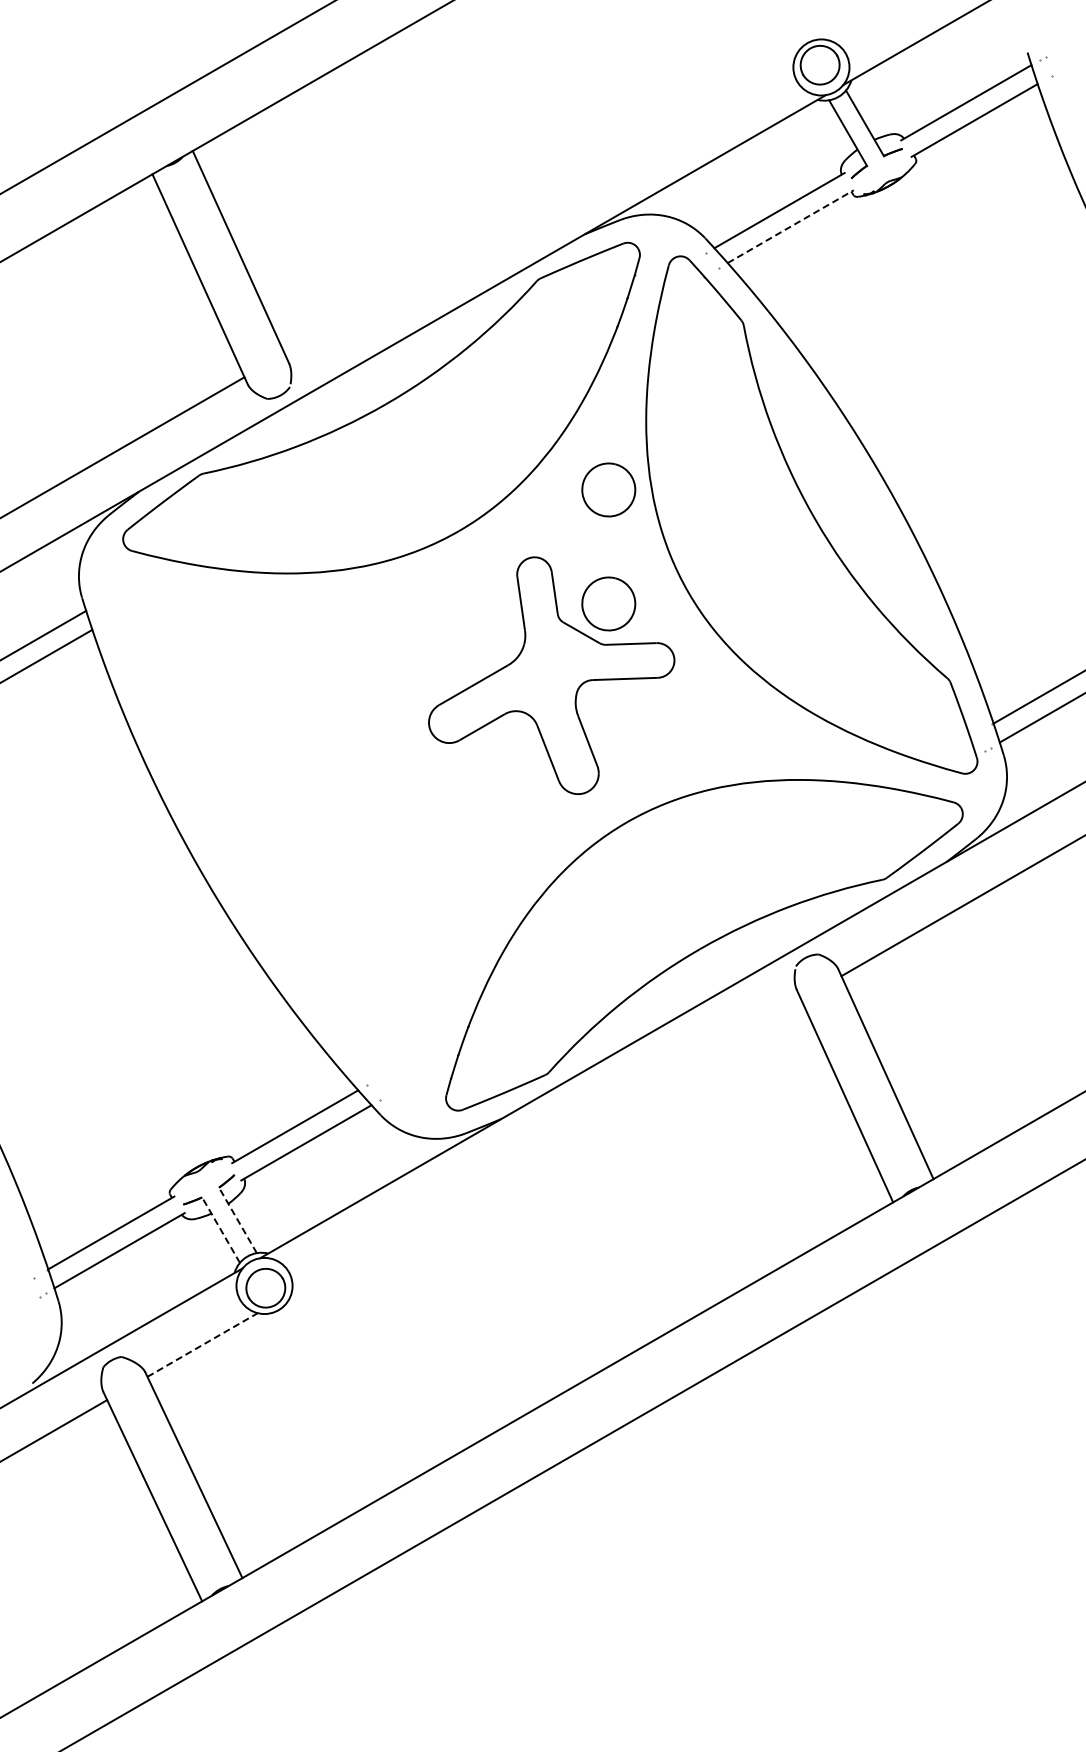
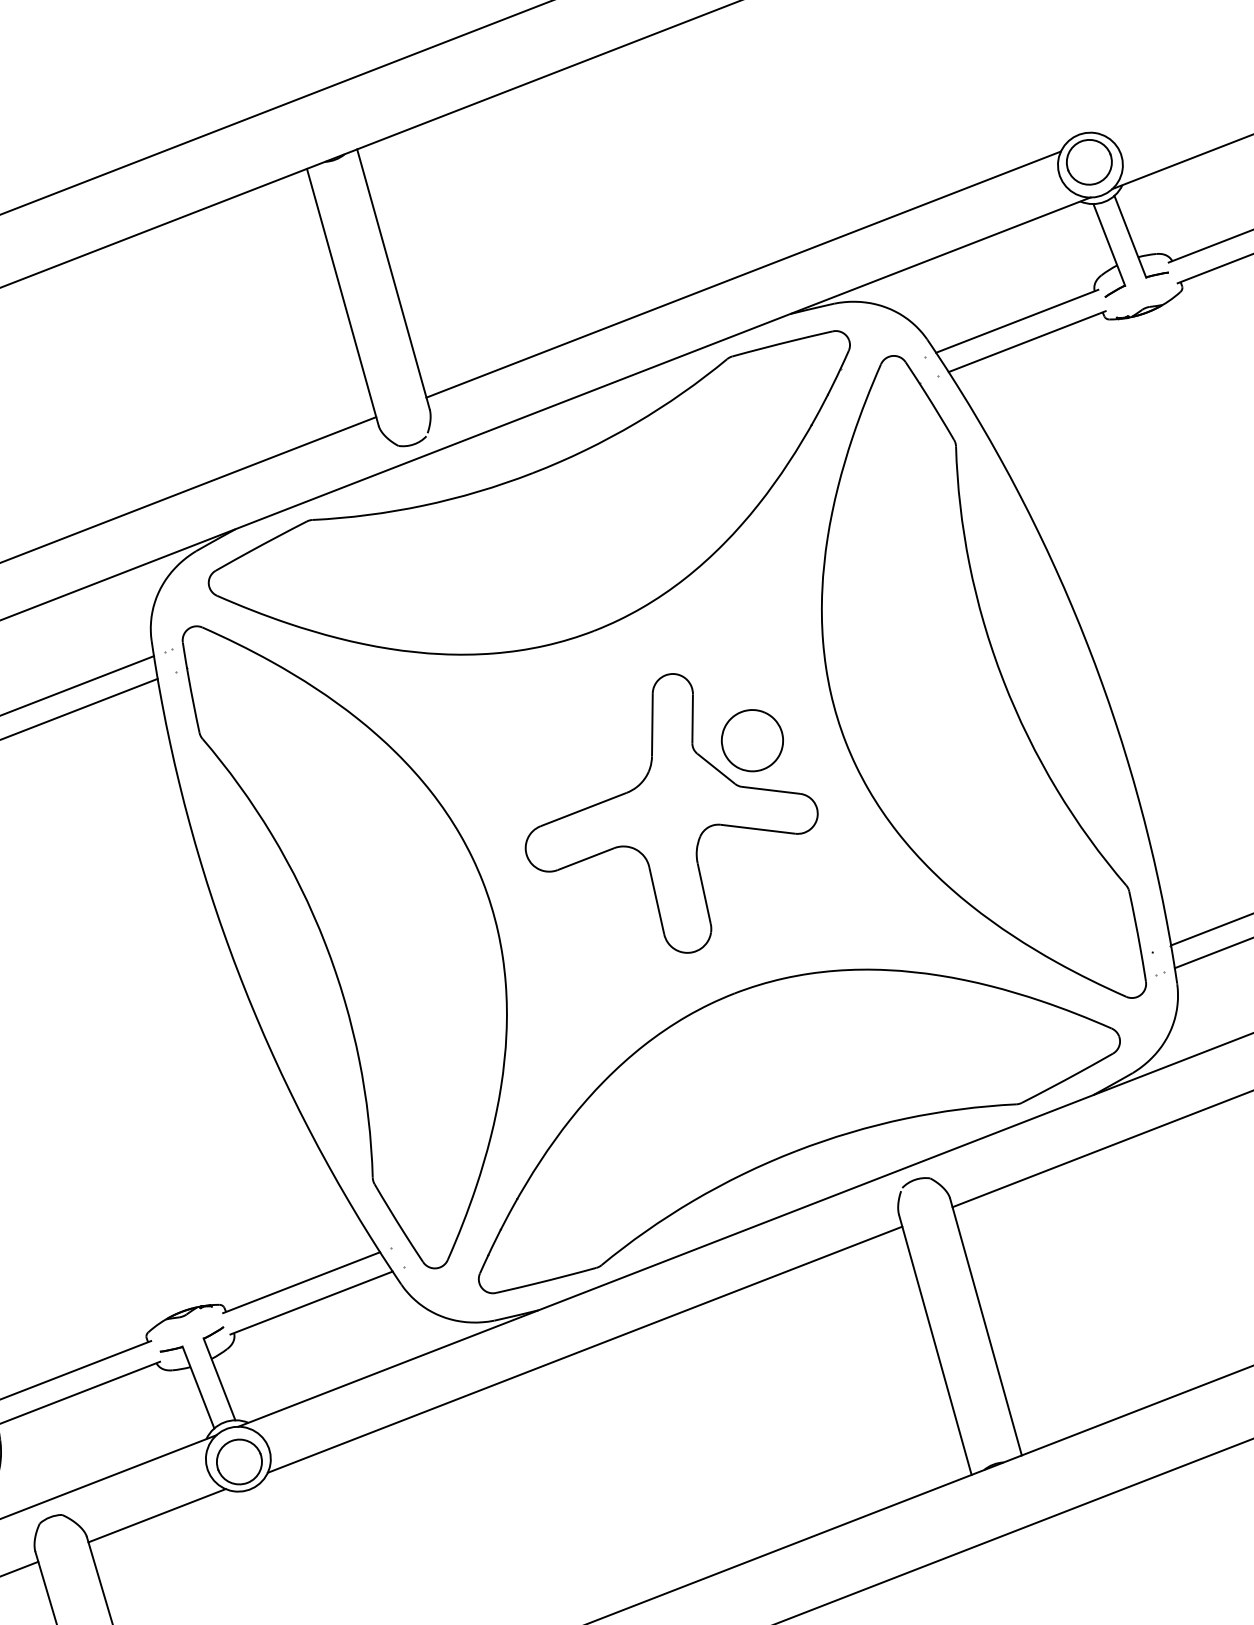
line: (539, 206) -> (743, 274), added
line: (790, 226) -> (1026, 341), dashed -> solid
part: (608, 489) -> (772, 609), removed
part: (267, 837) -> (321, 947), added
line: (546, 1146) -> (585, 1349), added
line: (237, 1220) -> (219, 1379), dashed -> solid
line: (220, 1230) -> (197, 1388), dashed -> solid
line: (202, 1345) -> (156, 1516), dashed -> solid

